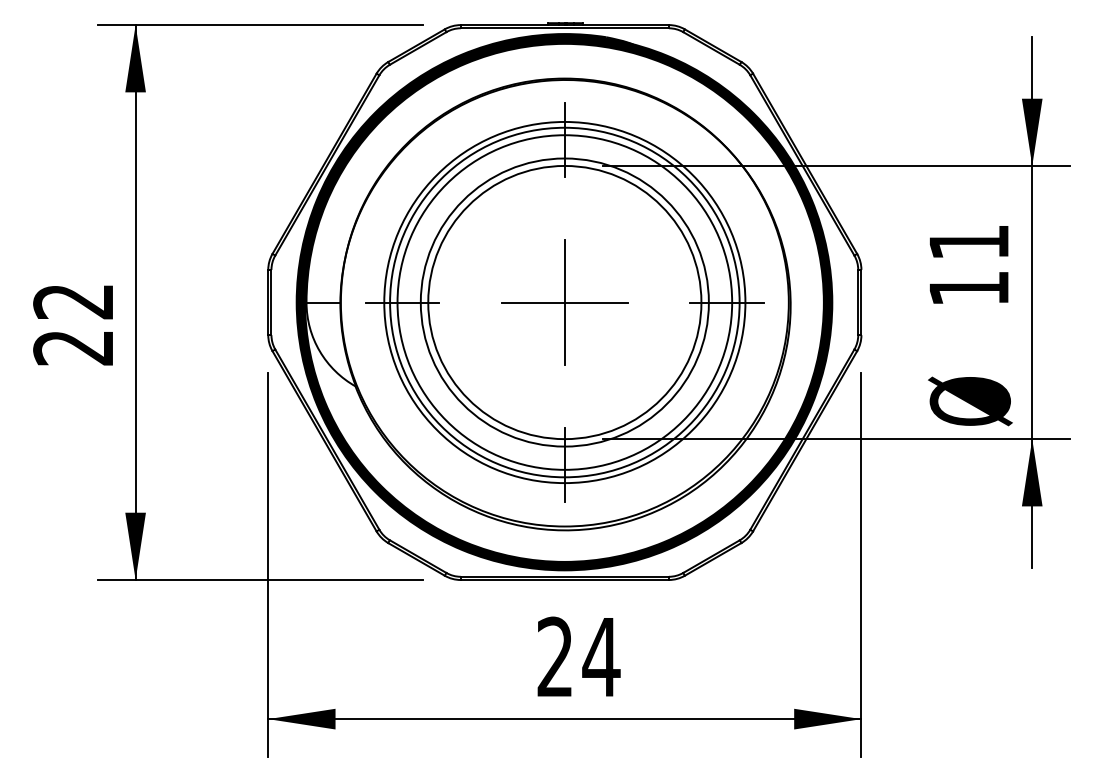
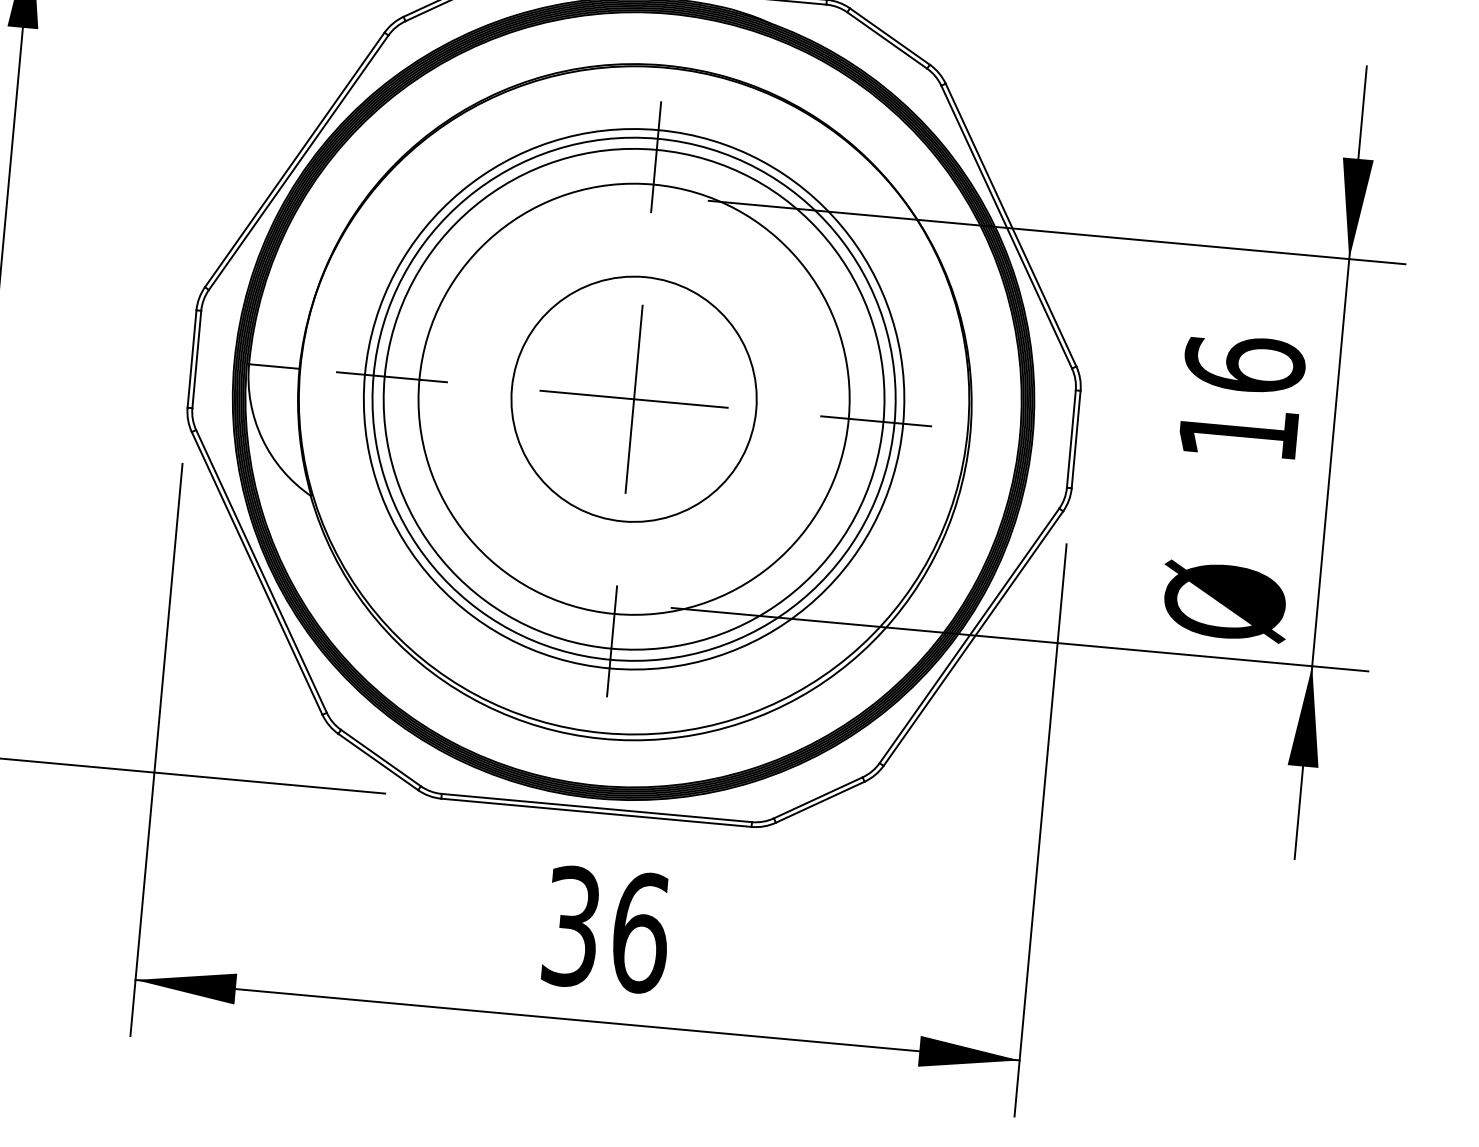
text: (968, 241) -> (1243, 363), 11 -> 16
circle: (564, 302) -> (633, 399), size x0.6
text: (578, 656) -> (606, 928), 24 -> 36

